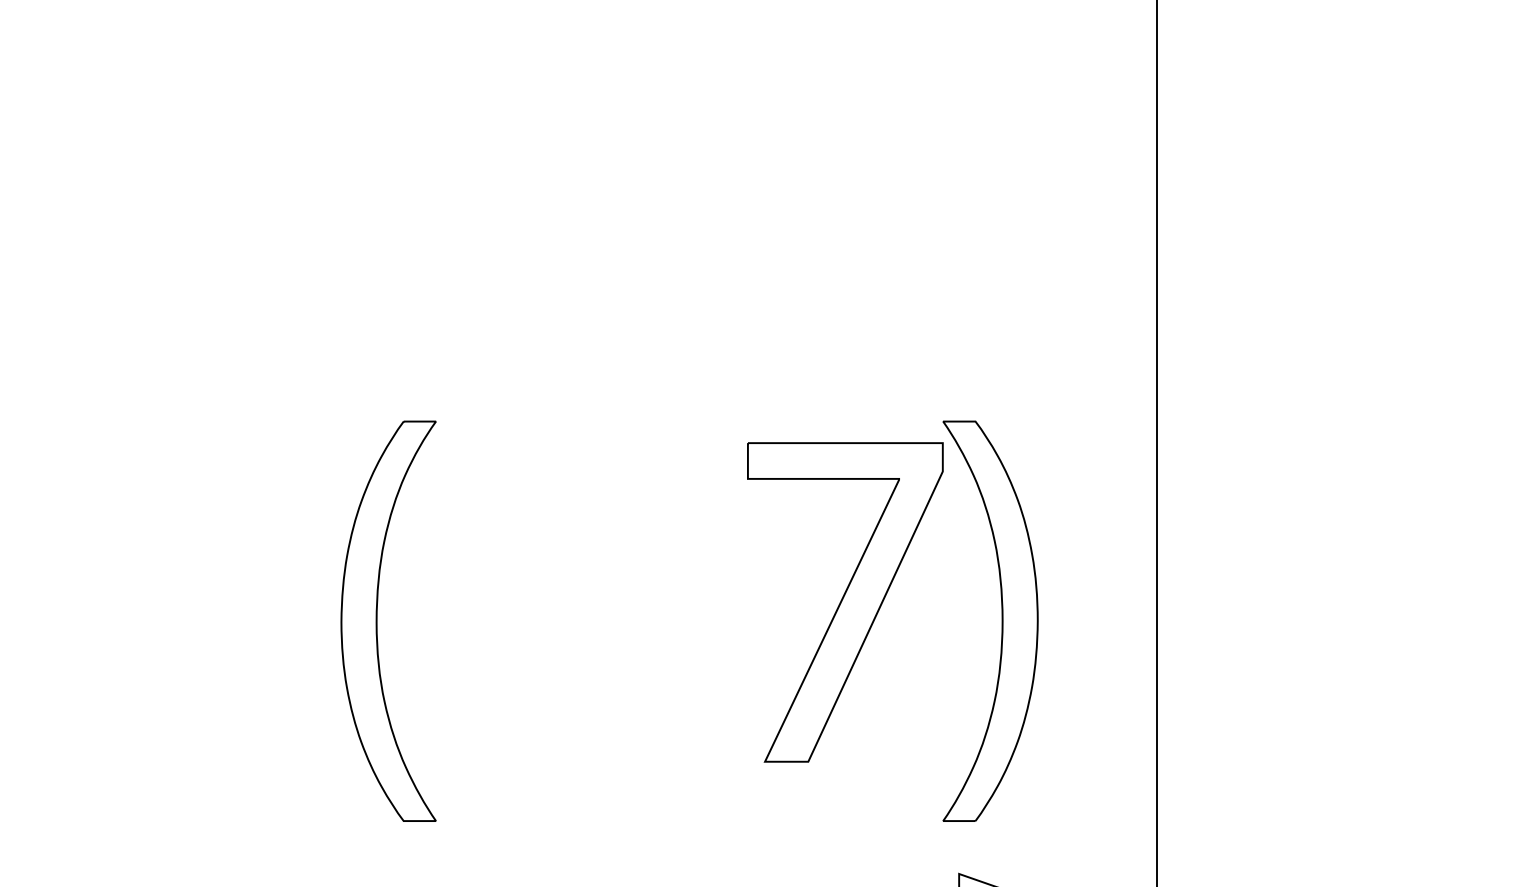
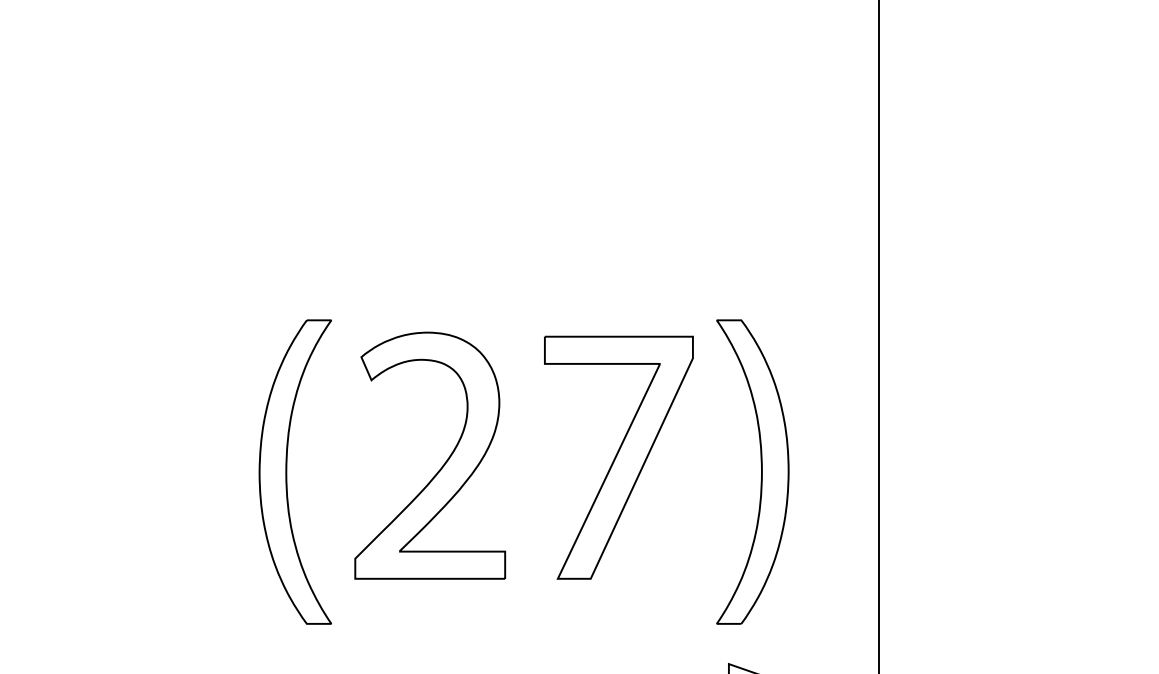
part: (845, 602) -> (619, 457), moved
part: (582, 612) -> (442, 465), added

